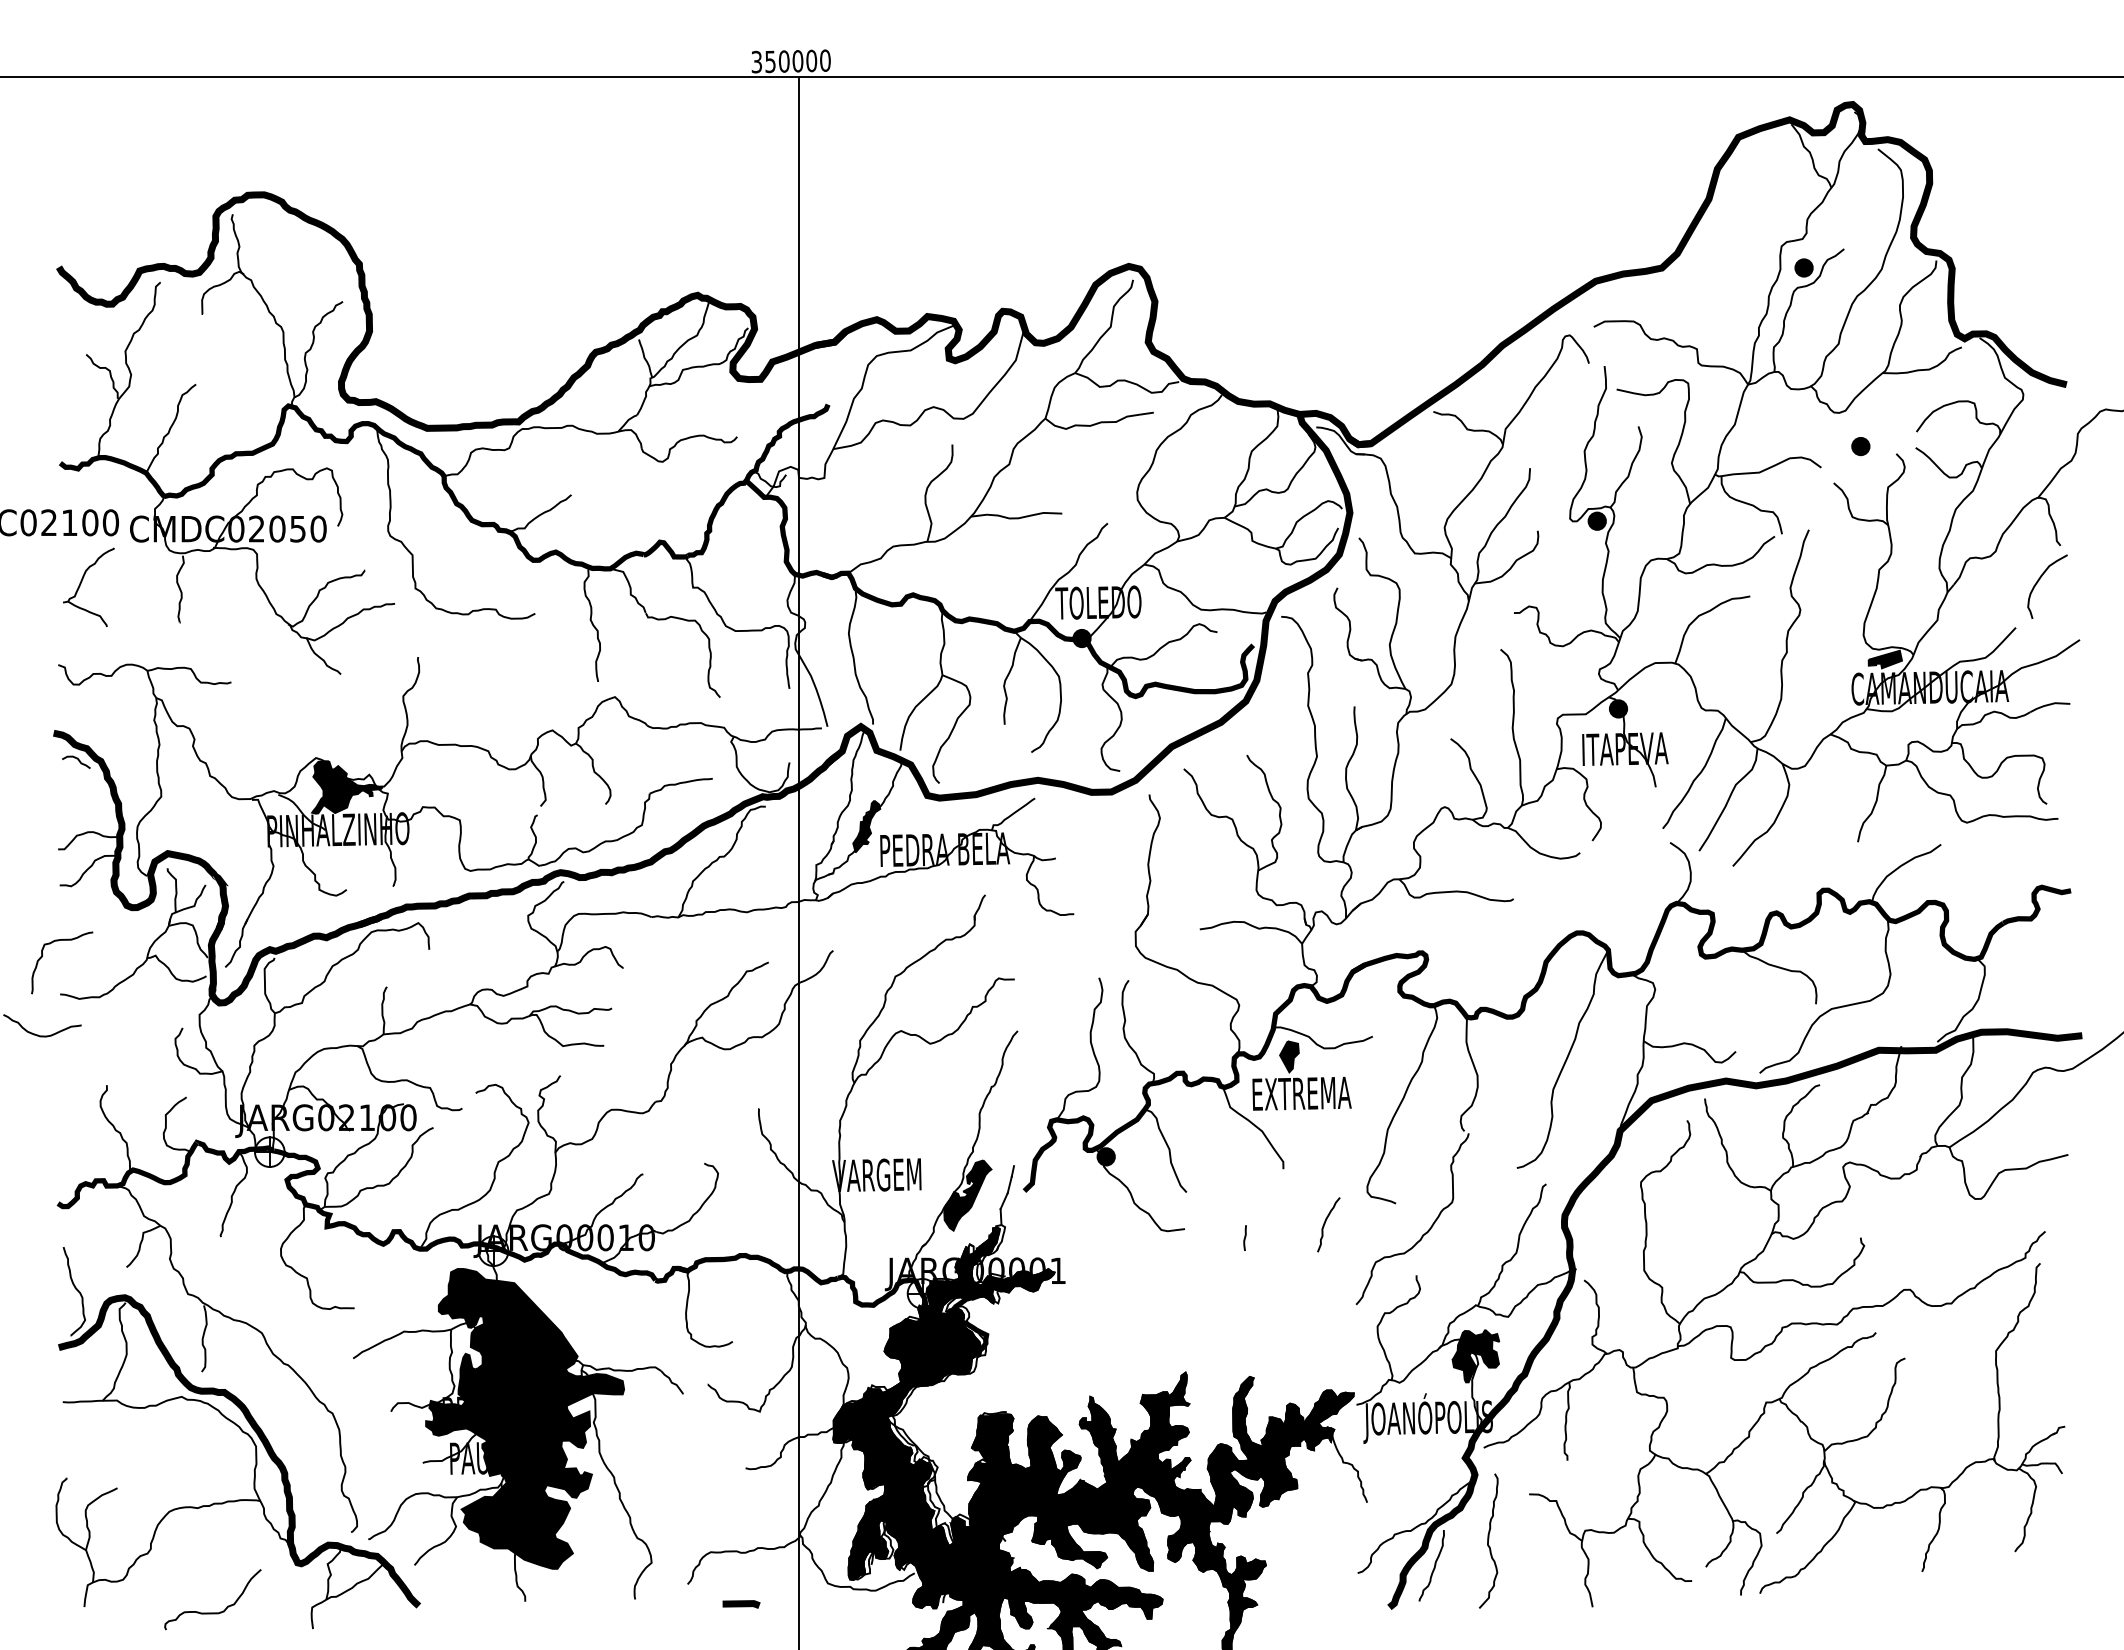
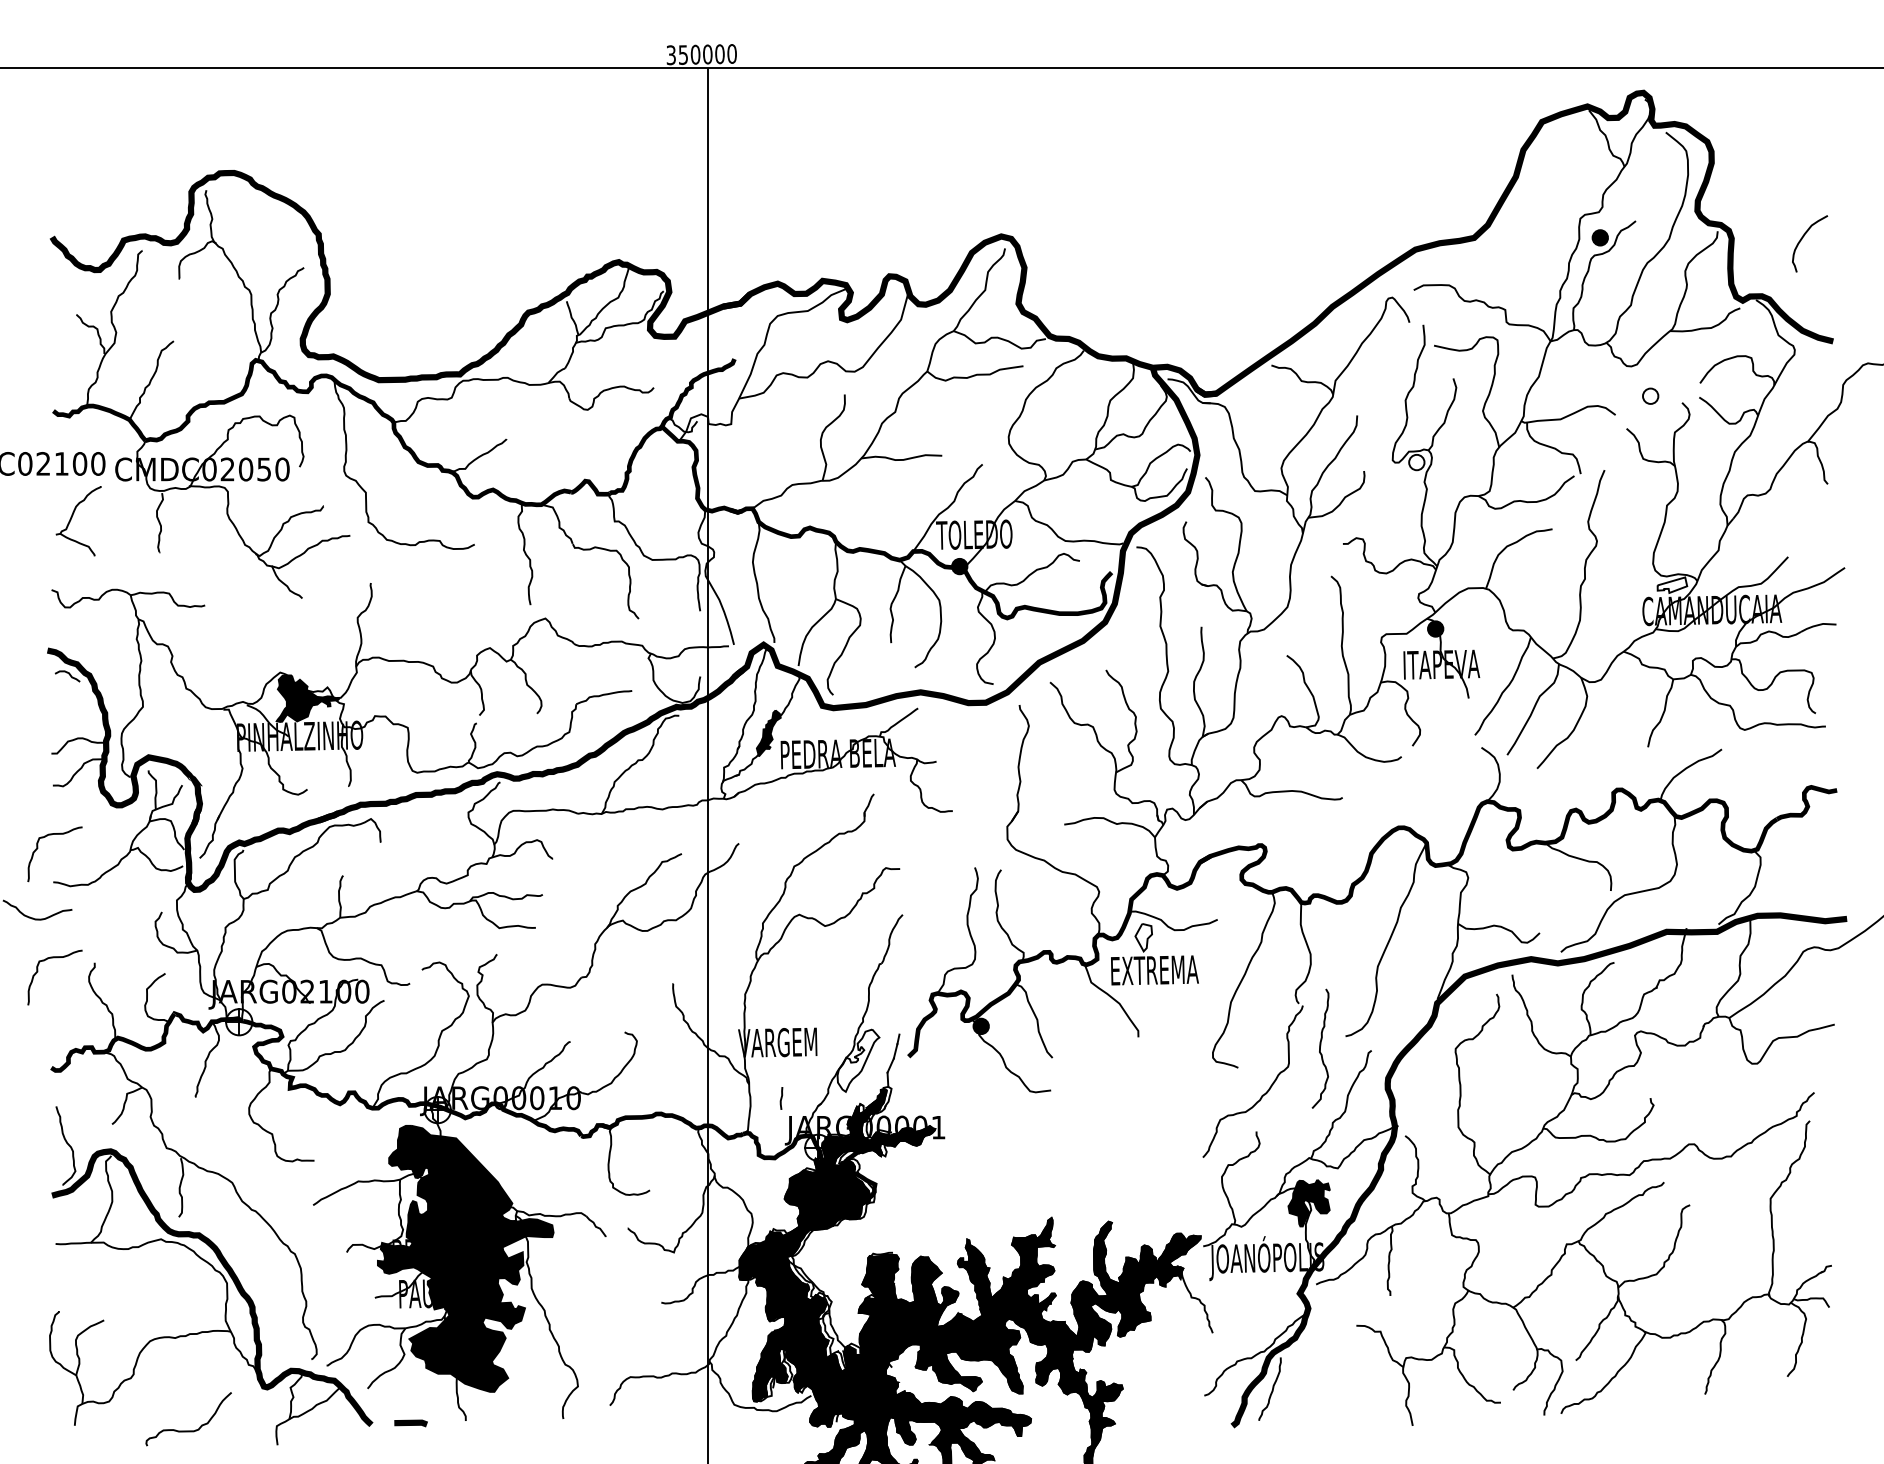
fill: (1860, 446) -> (1650, 396), removed
fill: (1596, 520) -> (1416, 461), removed
curve: (2038, 582) -> (1802, 240), moved
fill: (1885, 659) -> (1672, 585), removed
fill: (1289, 1056) -> (1143, 937), removed
curve: (43, 1094) -> (38, 971), added
fill: (967, 1195) -> (858, 1060), removed
curve: (1325, 1224) -> (1175, 1086), removed
line: (1244, 1237) -> (780, 1097), moved
curve: (1488, 1540) -> (1320, 1048), moved
curve: (741, 1604) -> (411, 1423), moved

